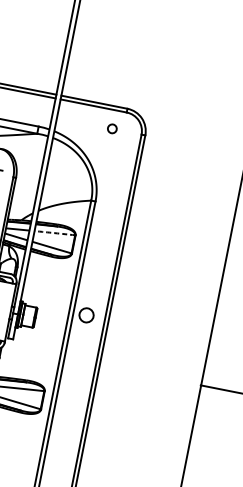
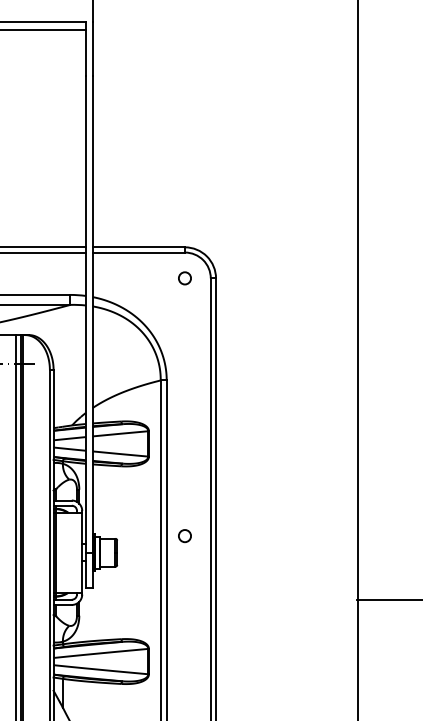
circle: (111, 128) -> (184, 278), moved
arc: (54, 232) -> (120, 433), dashed -> solid
circle: (86, 315) -> (184, 536), size x0.62

